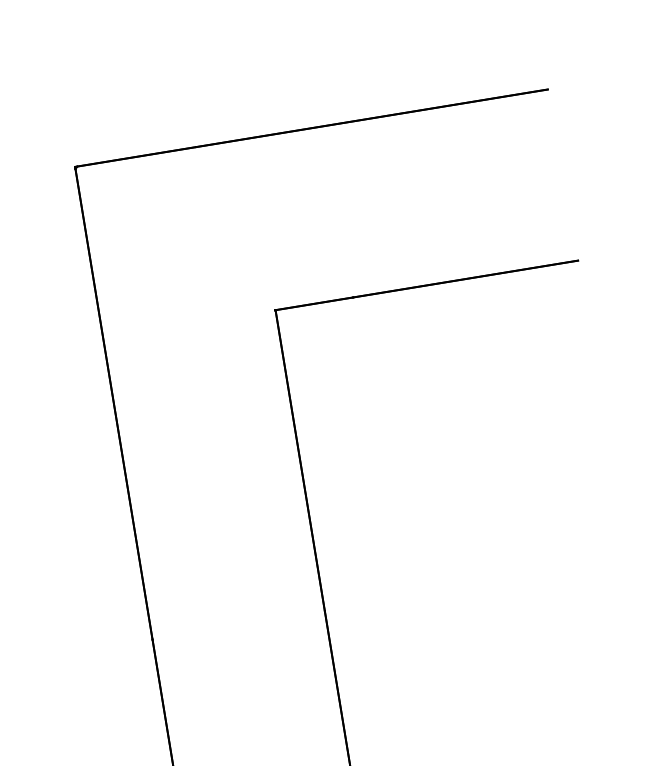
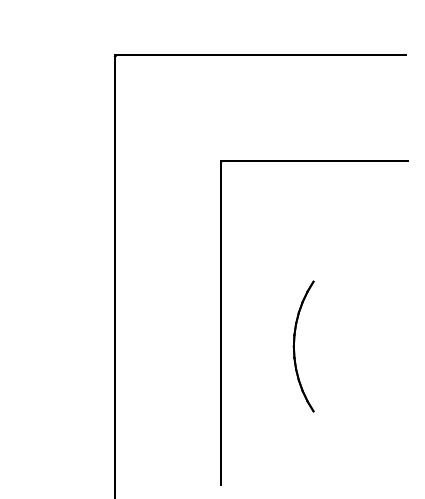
part: (443, 591) -> (294, 346), added

